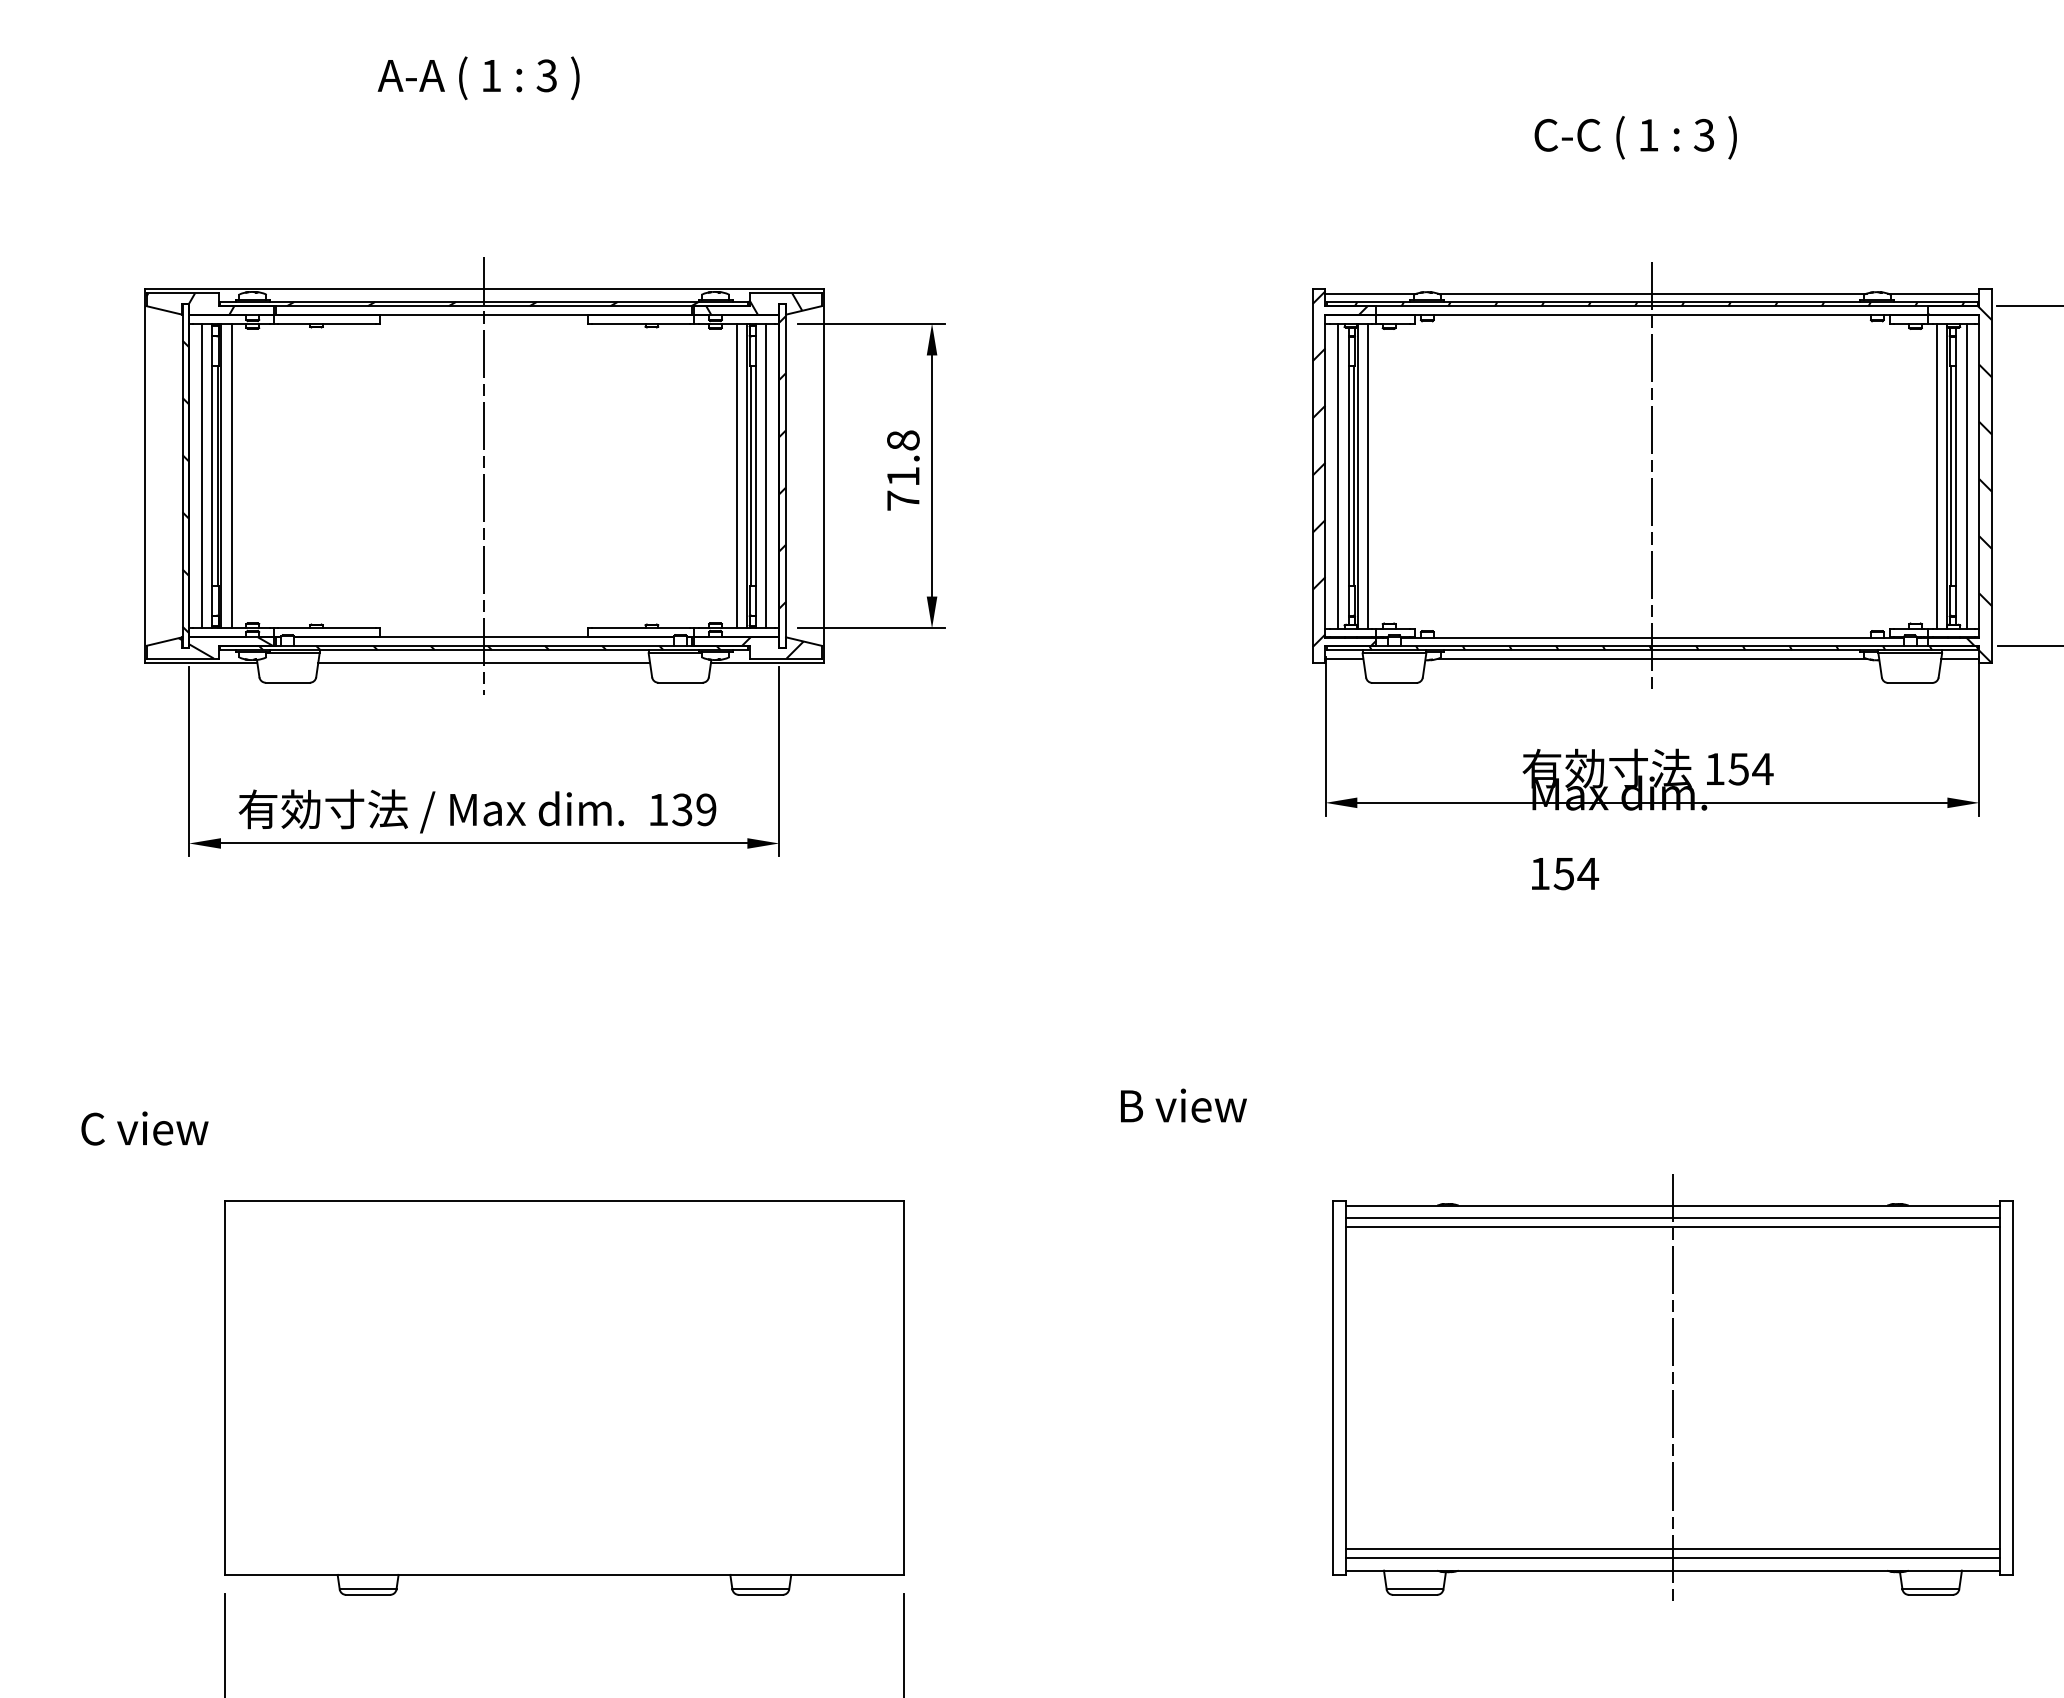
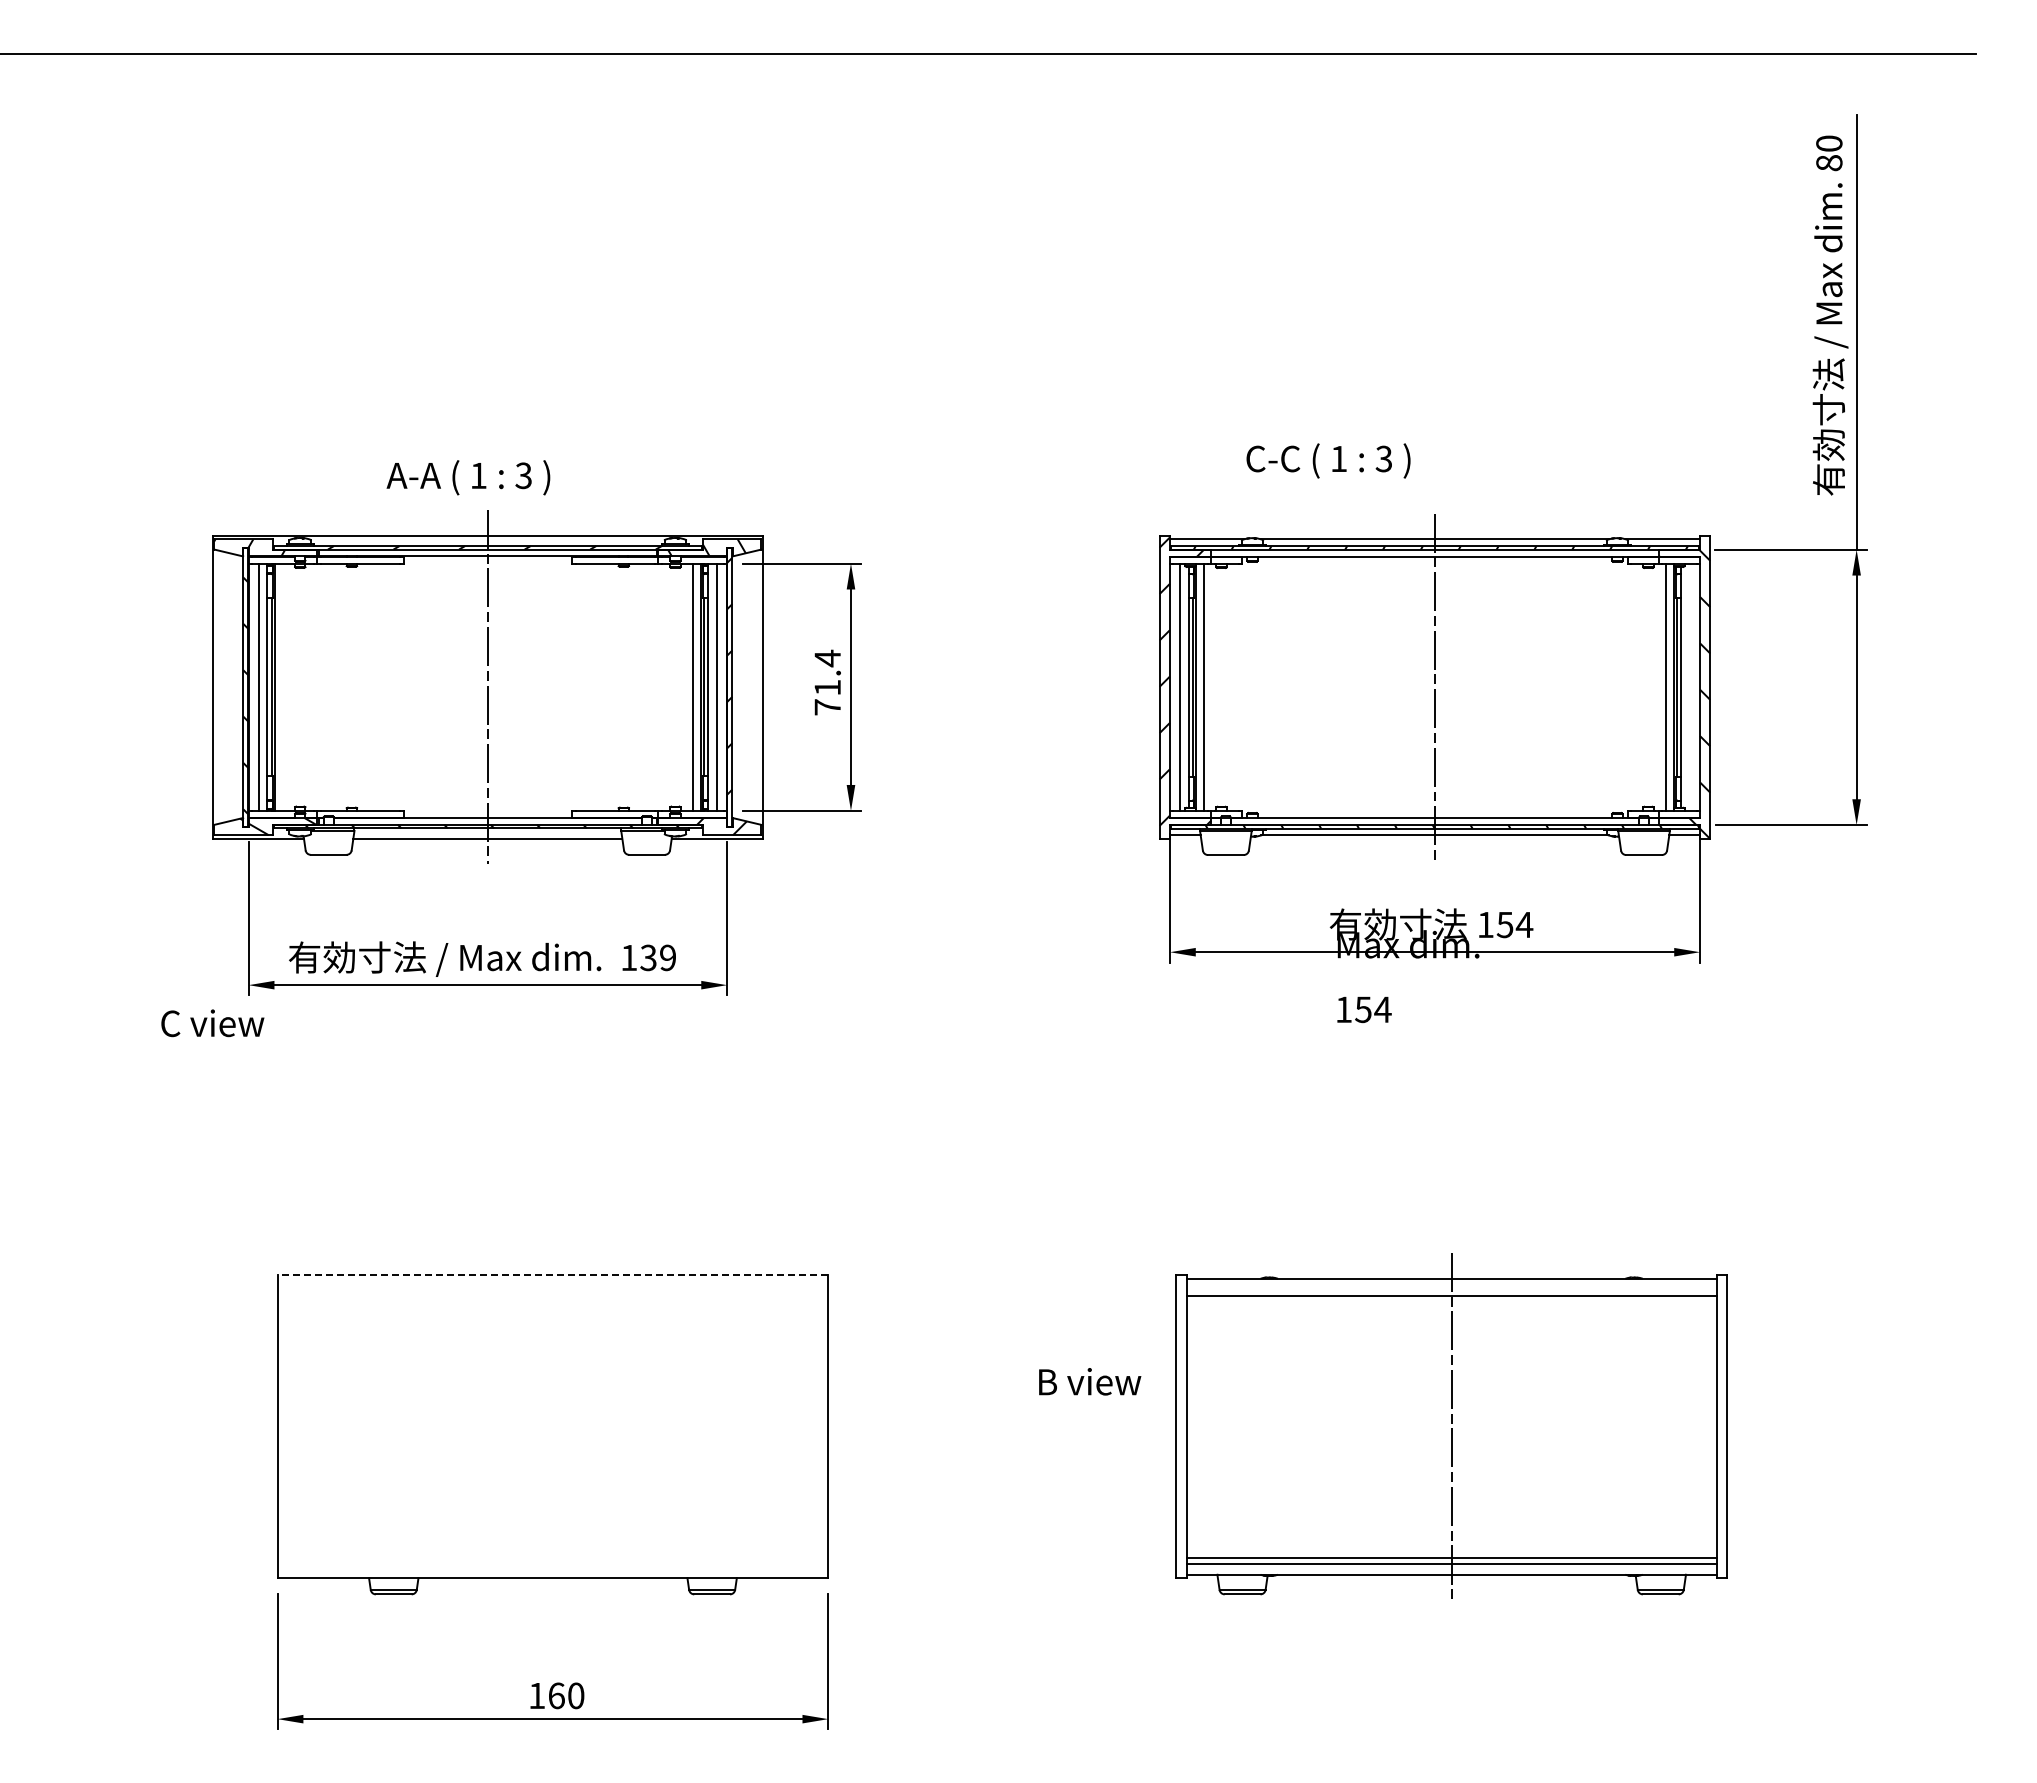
text: (478, 77) -> (468, 477), moved
text: (1635, 137) -> (1328, 460), moved
text: (903, 440) -> (827, 658), 71.8 -> 71.4
line: (232, 475) -> (283, 686), removed
line: (1966, 475) -> (1689, 686), removed
text: (1184, 1105) -> (1090, 1381), moved
text: (144, 1128) -> (212, 1023), moved
line: (563, 1201) -> (552, 1275), solid -> dashed
line: (1672, 1218) -> (1451, 1289), removed

